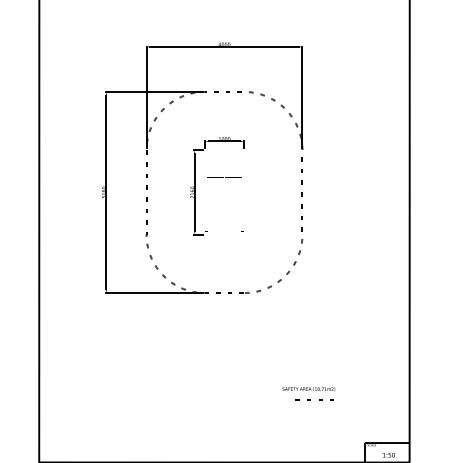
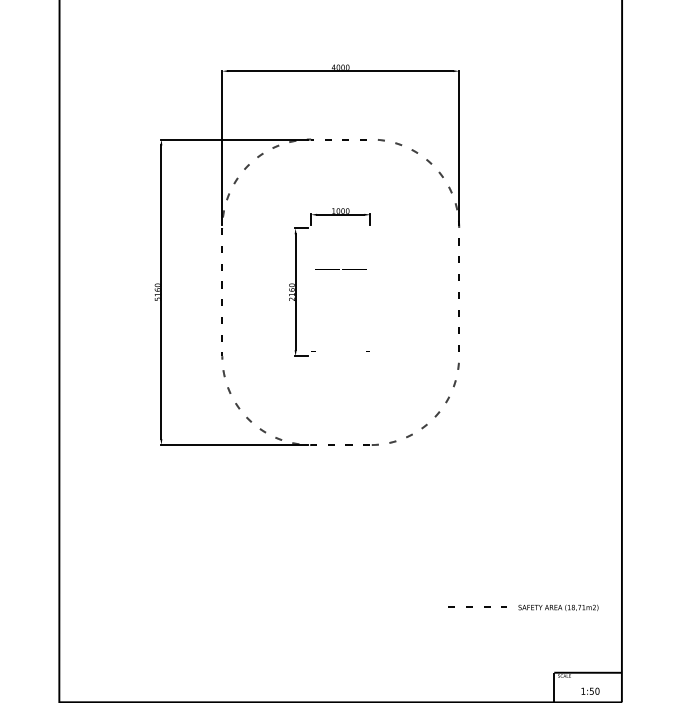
text: (308, 389) -> (557, 608), moved

